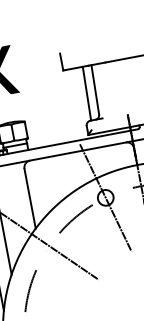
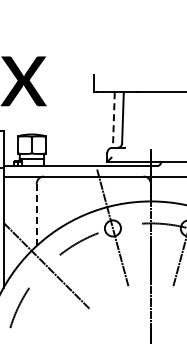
line: (86, 94) -> (113, 120), solid -> dashed
line: (29, 198) -> (36, 214), solid -> dashed

